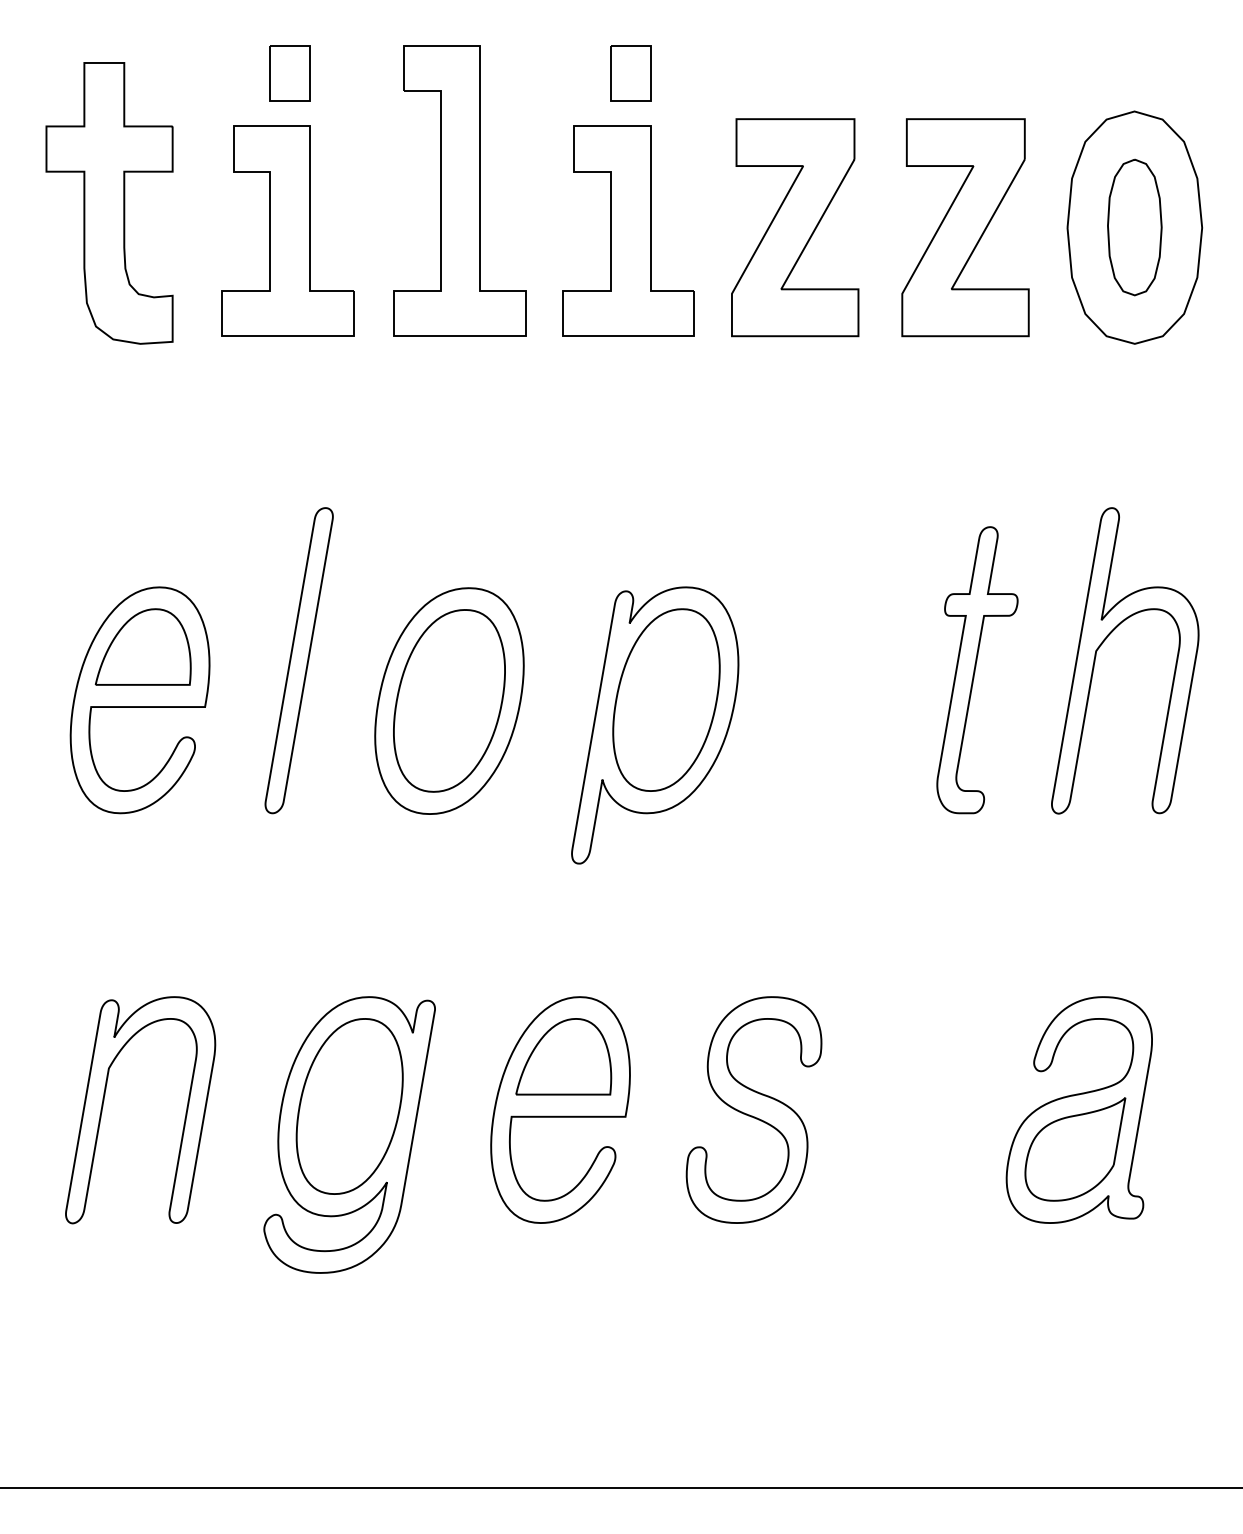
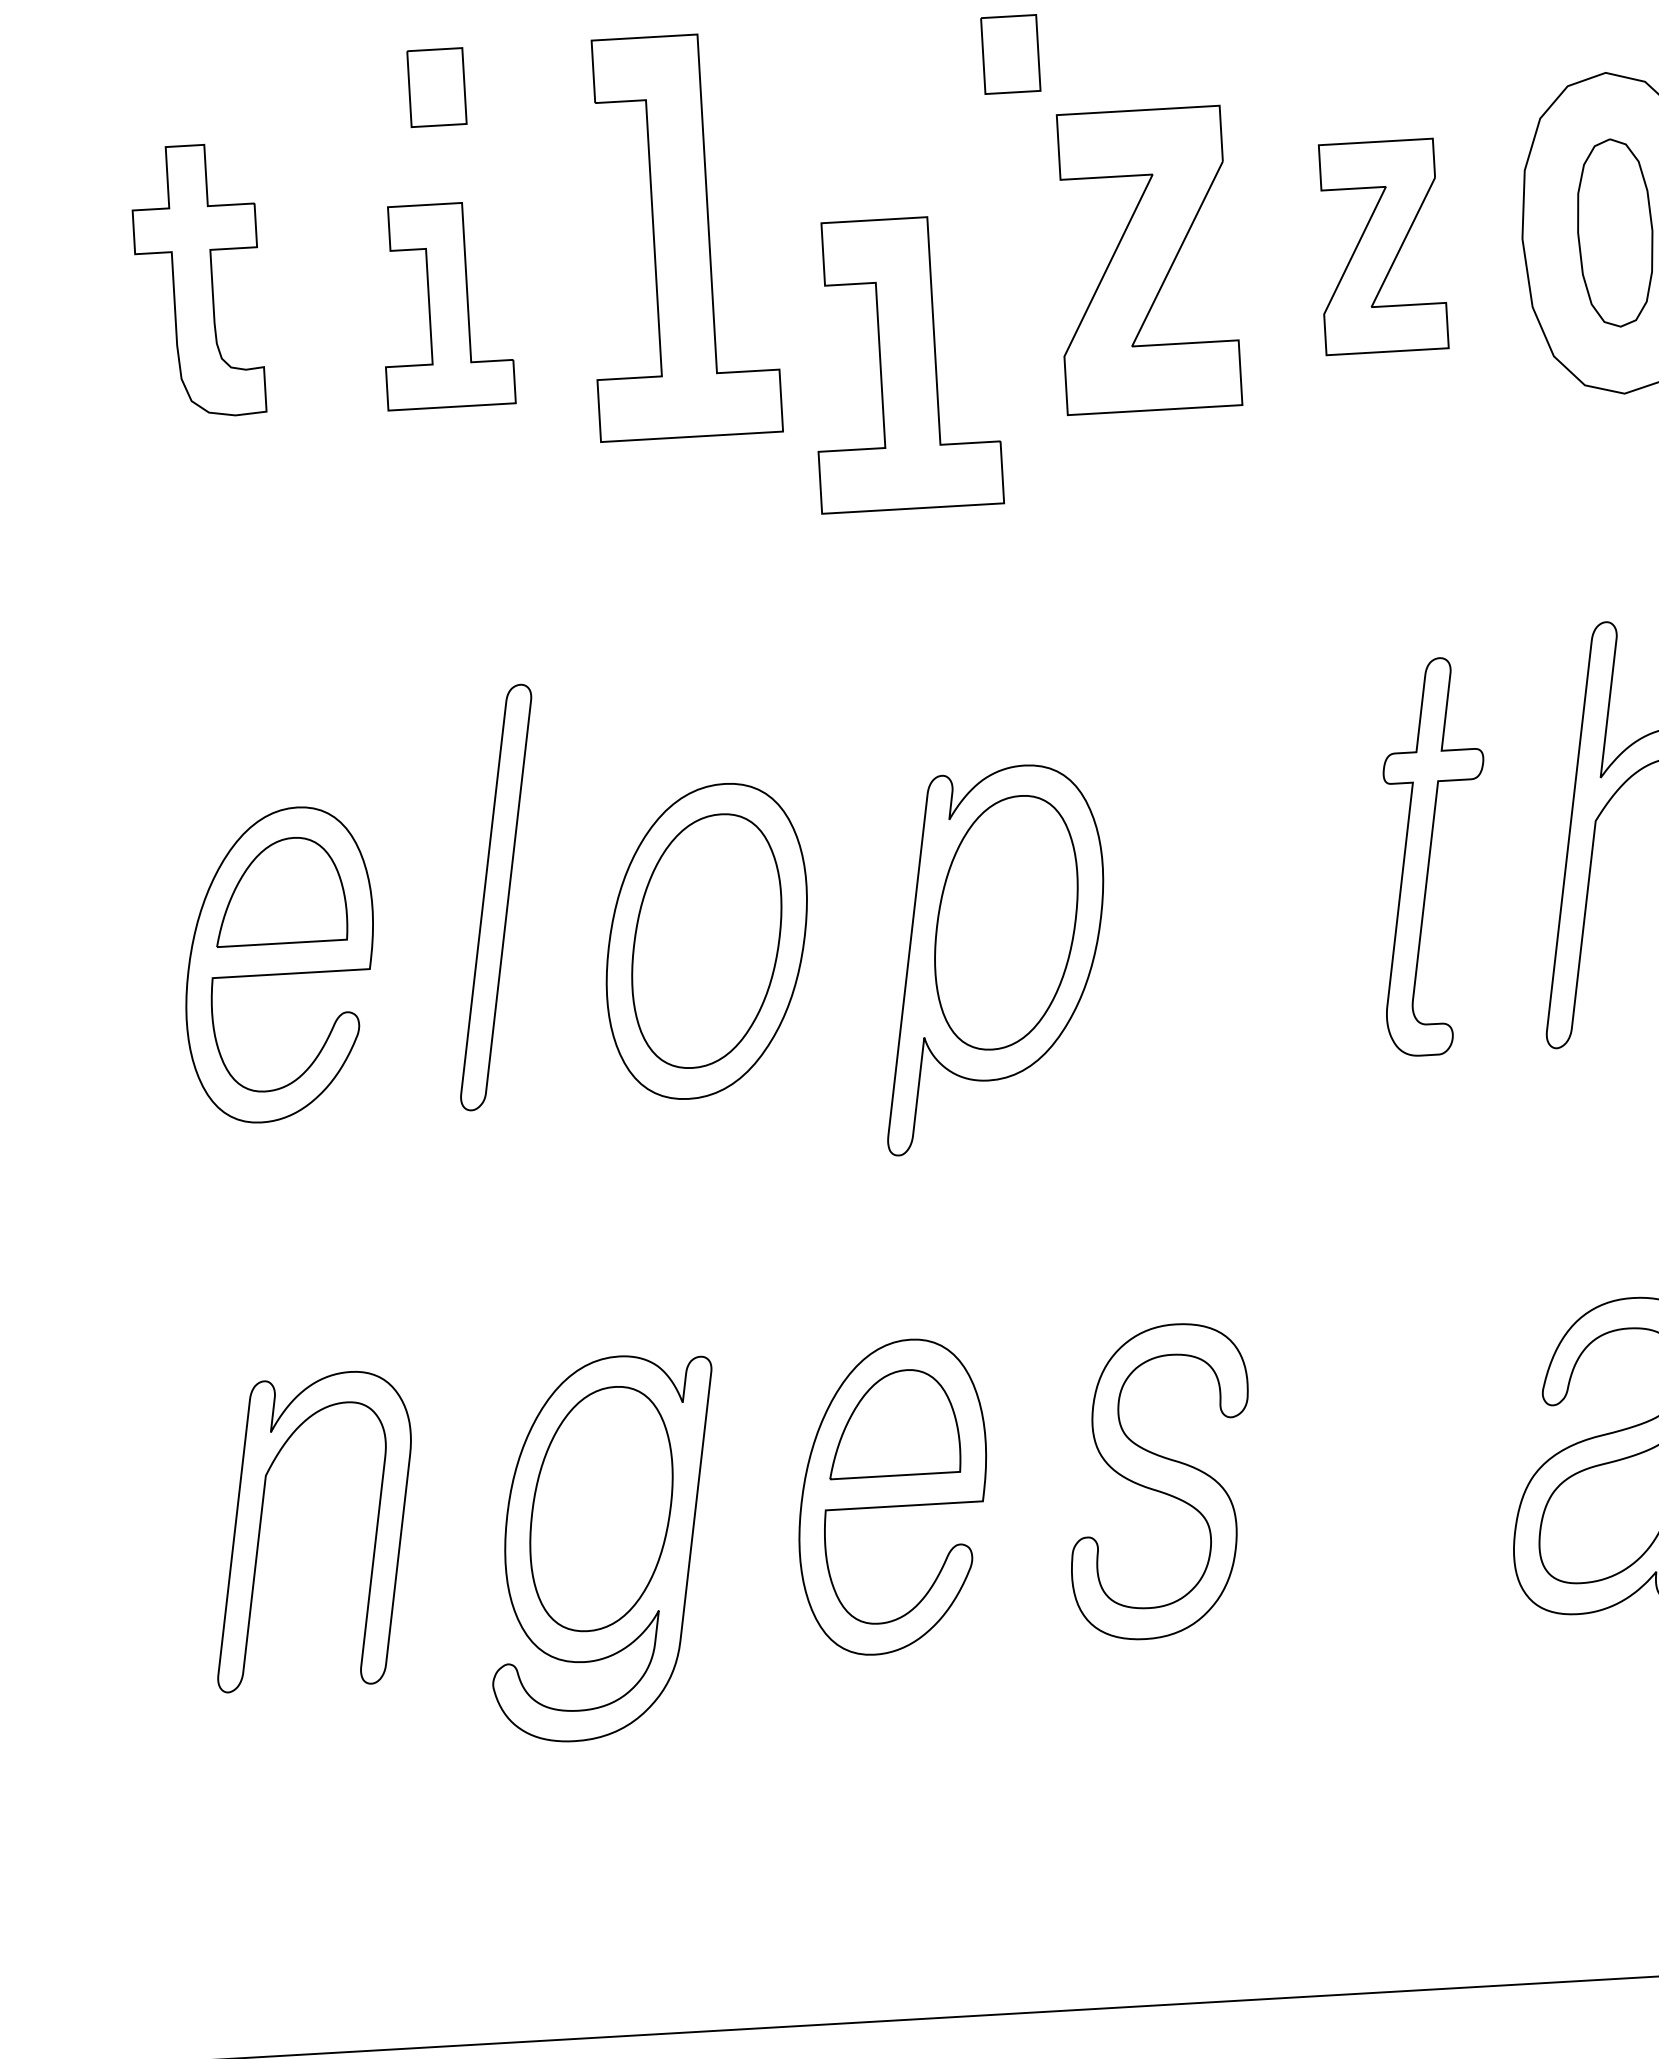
part: (630, 73) -> (1010, 54), moved
part: (109, 203) -> (197, 281), size x0.7
part: (965, 227) -> (1381, 246), size x0.7
part: (287, 230) -> (445, 304), size x0.7
part: (628, 230) -> (904, 362), moved

